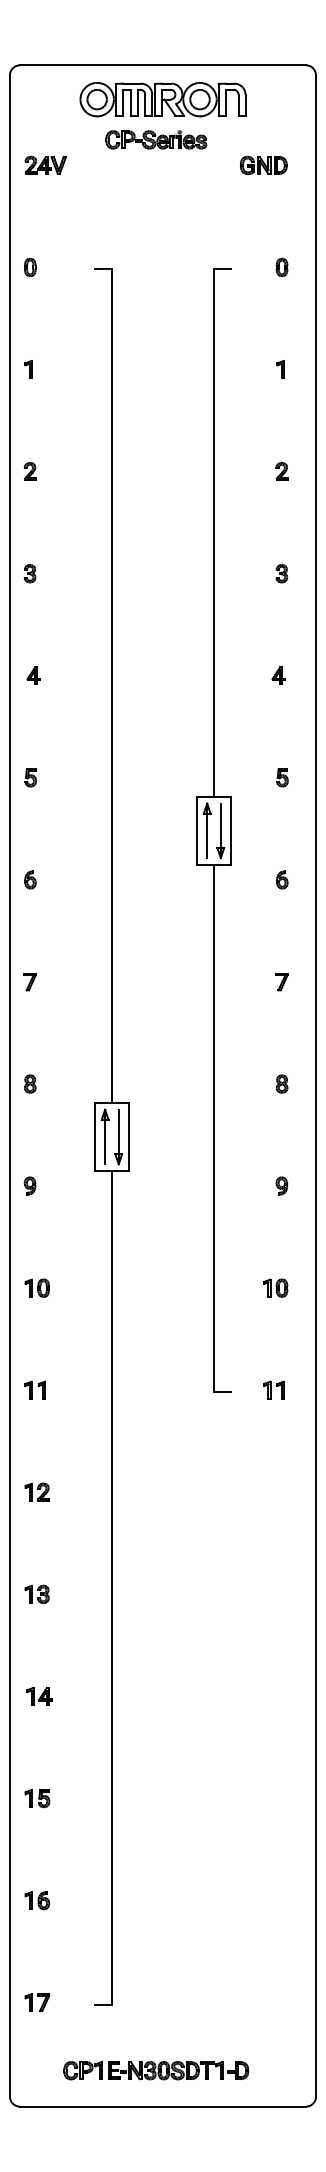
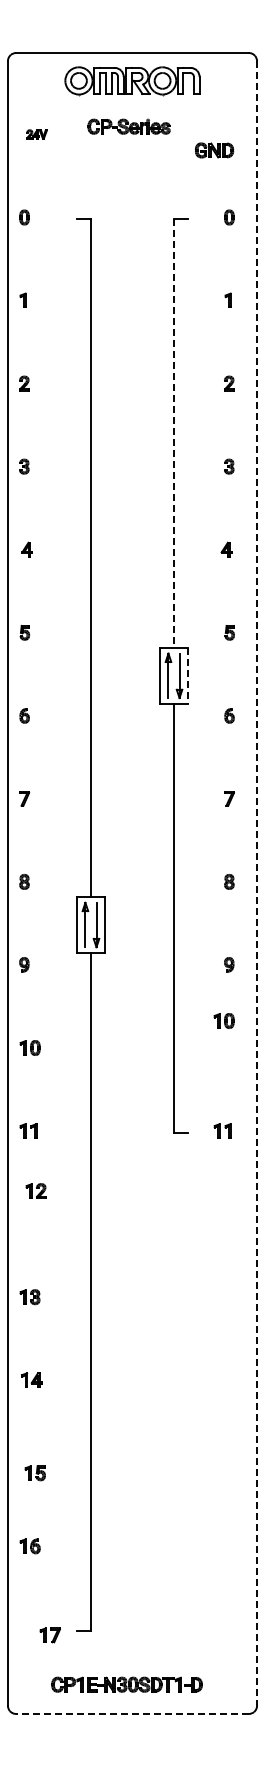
part: (155, 139) -> (128, 126), moved
part: (45, 165) -> (36, 134), size x0.6
part: (263, 165) -> (214, 150), moved
line: (214, 532) -> (174, 433), solid -> dashed
line: (230, 830) -> (187, 675), solid -> dashed
line: (316, 1086) -> (257, 883), solid -> dashed
part: (274, 1287) -> (223, 1020), moved
part: (36, 1491) -> (35, 1190), moved
part: (36, 1798) -> (34, 1473), moved
part: (36, 2002) -> (49, 1635), moved
line: (161, 2106) -> (131, 1713), solid -> dashed

